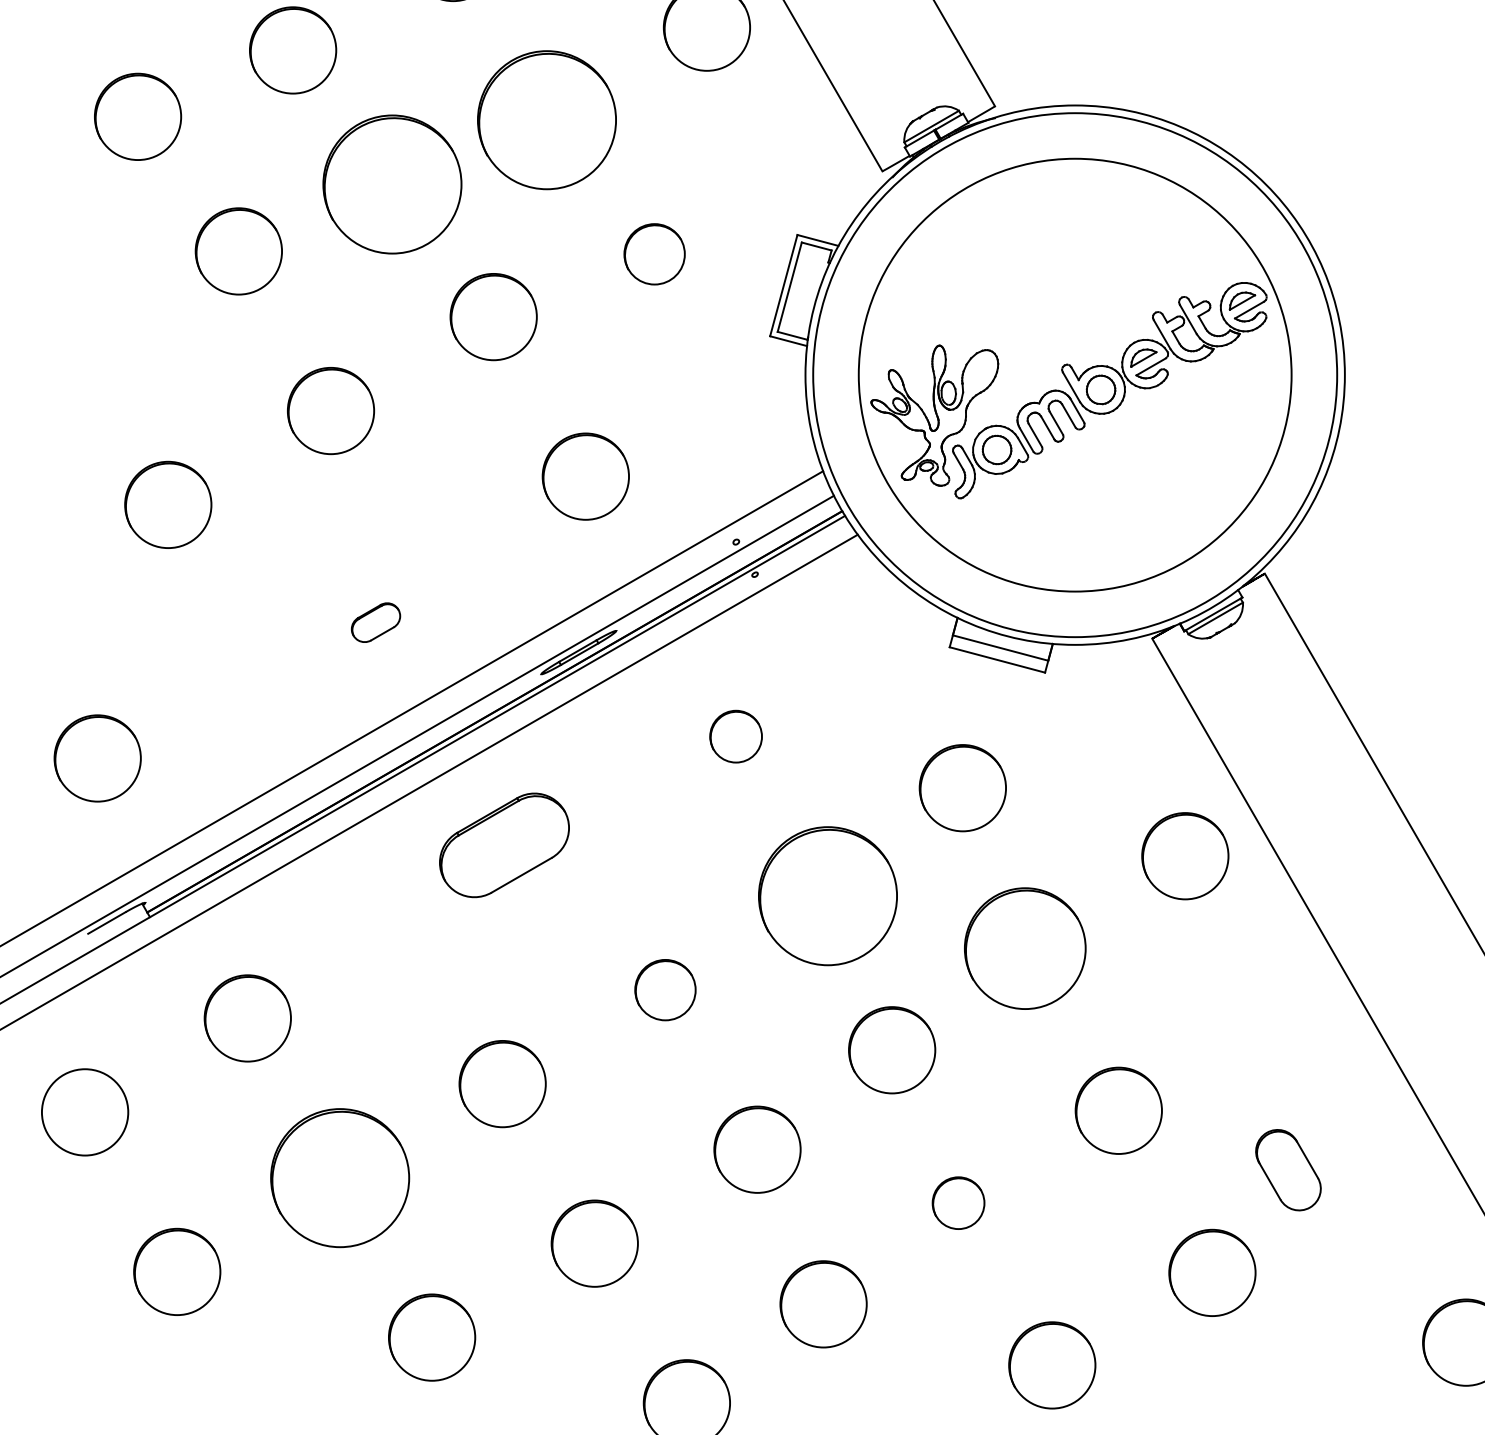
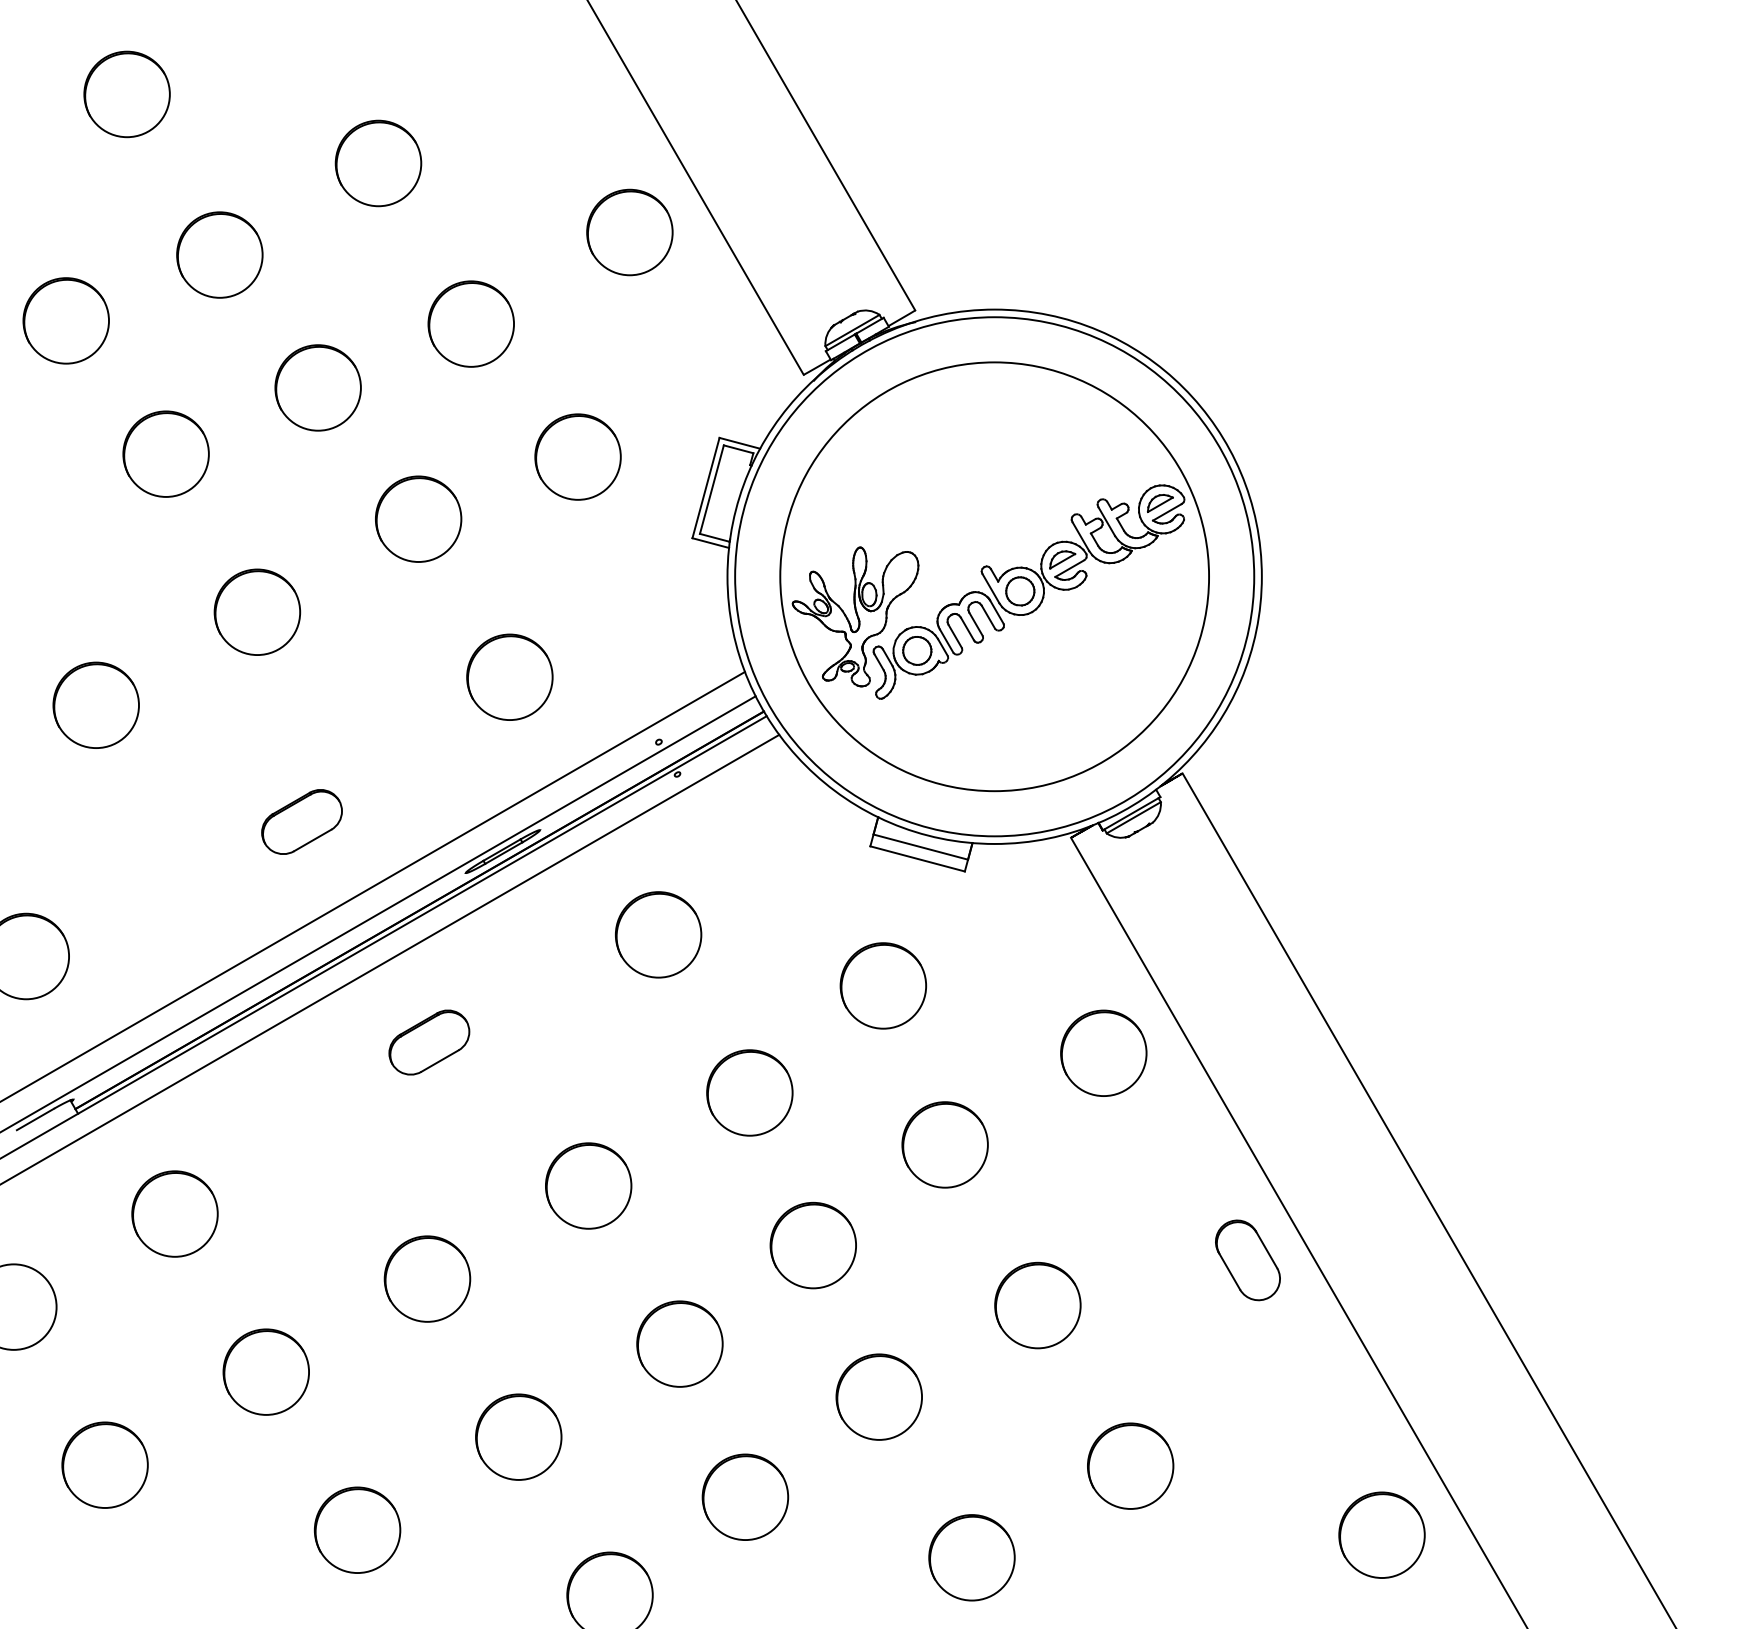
part: (546, 119) -> (470, 323), size x0.62
part: (391, 184) -> (317, 387), size x0.62
part: (654, 253) -> (577, 456), size x1.43
part: (375, 622) -> (301, 821), size x1.67
part: (735, 736) -> (658, 934), size x1.67
part: (504, 845) -> (429, 1042), size x0.62
part: (827, 895) -> (749, 1092), size x0.62
part: (1024, 948) -> (944, 1144), size x0.71
part: (665, 989) -> (588, 1185), size x1.43
part: (1287, 1170) -> (1247, 1260), moved
part: (339, 1177) -> (265, 1371), size x0.62
part: (957, 1202) -> (878, 1396), size x1.67

